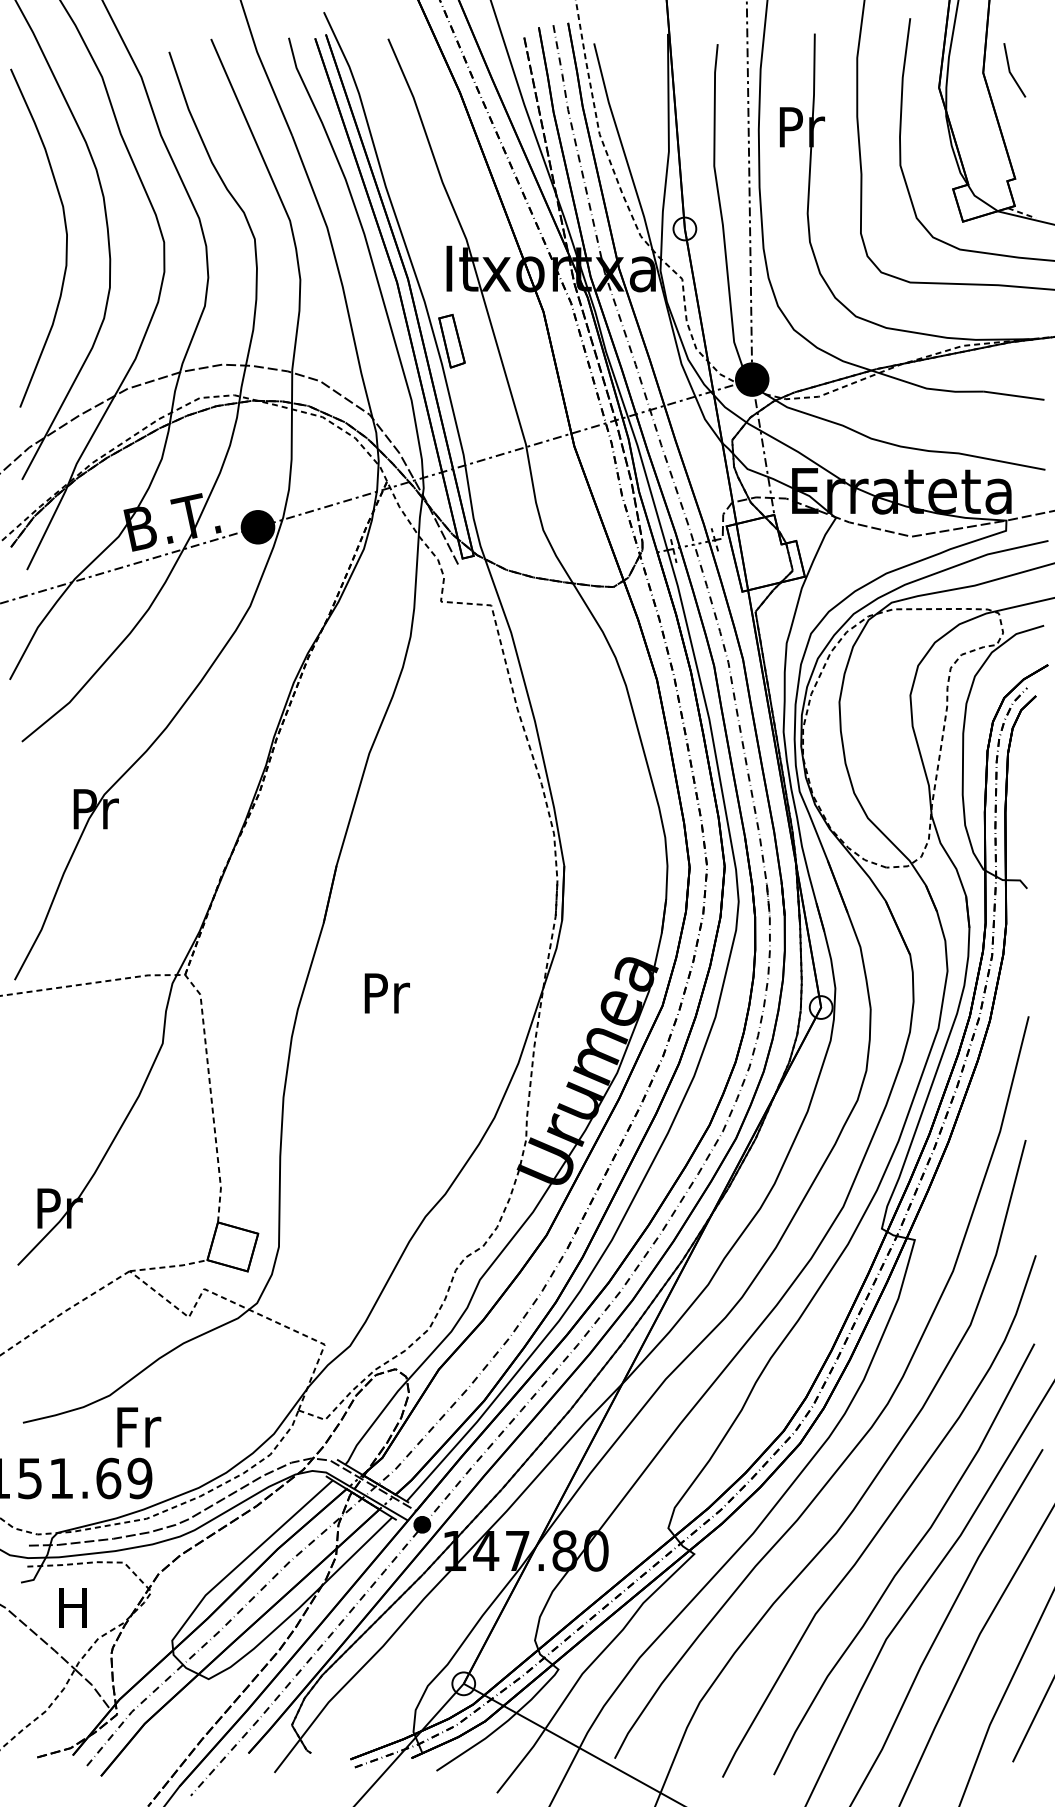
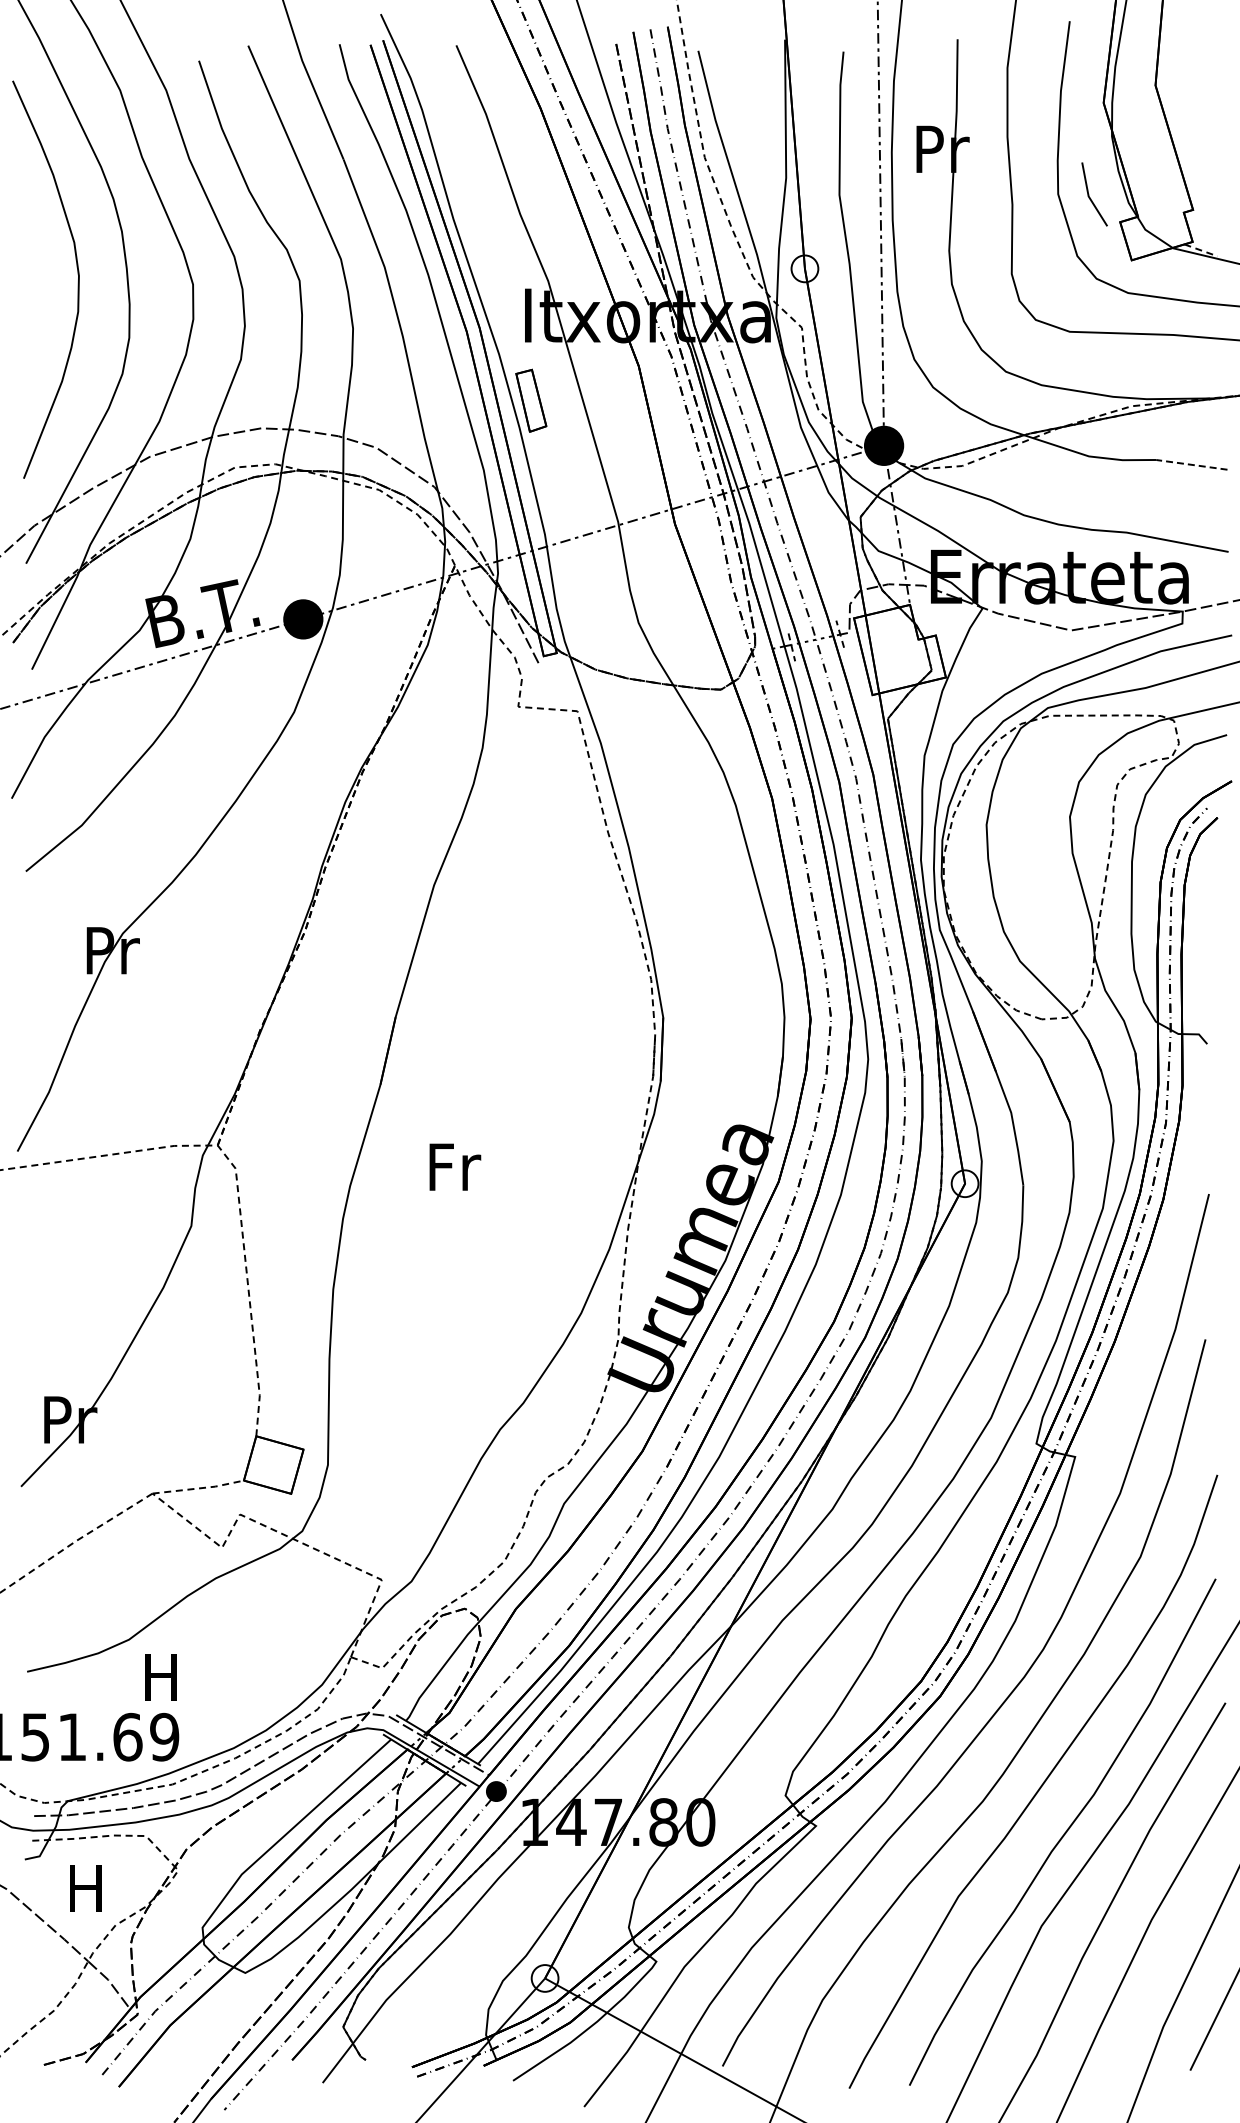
line: (1010, 70) -> (1089, 194), moved
line: (1013, 395) -> (1191, 464), solid -> dashed
text: (386, 992) -> (454, 1166), Pr -> Fr
text: (139, 1426) -> (163, 1676), Fr -> H

